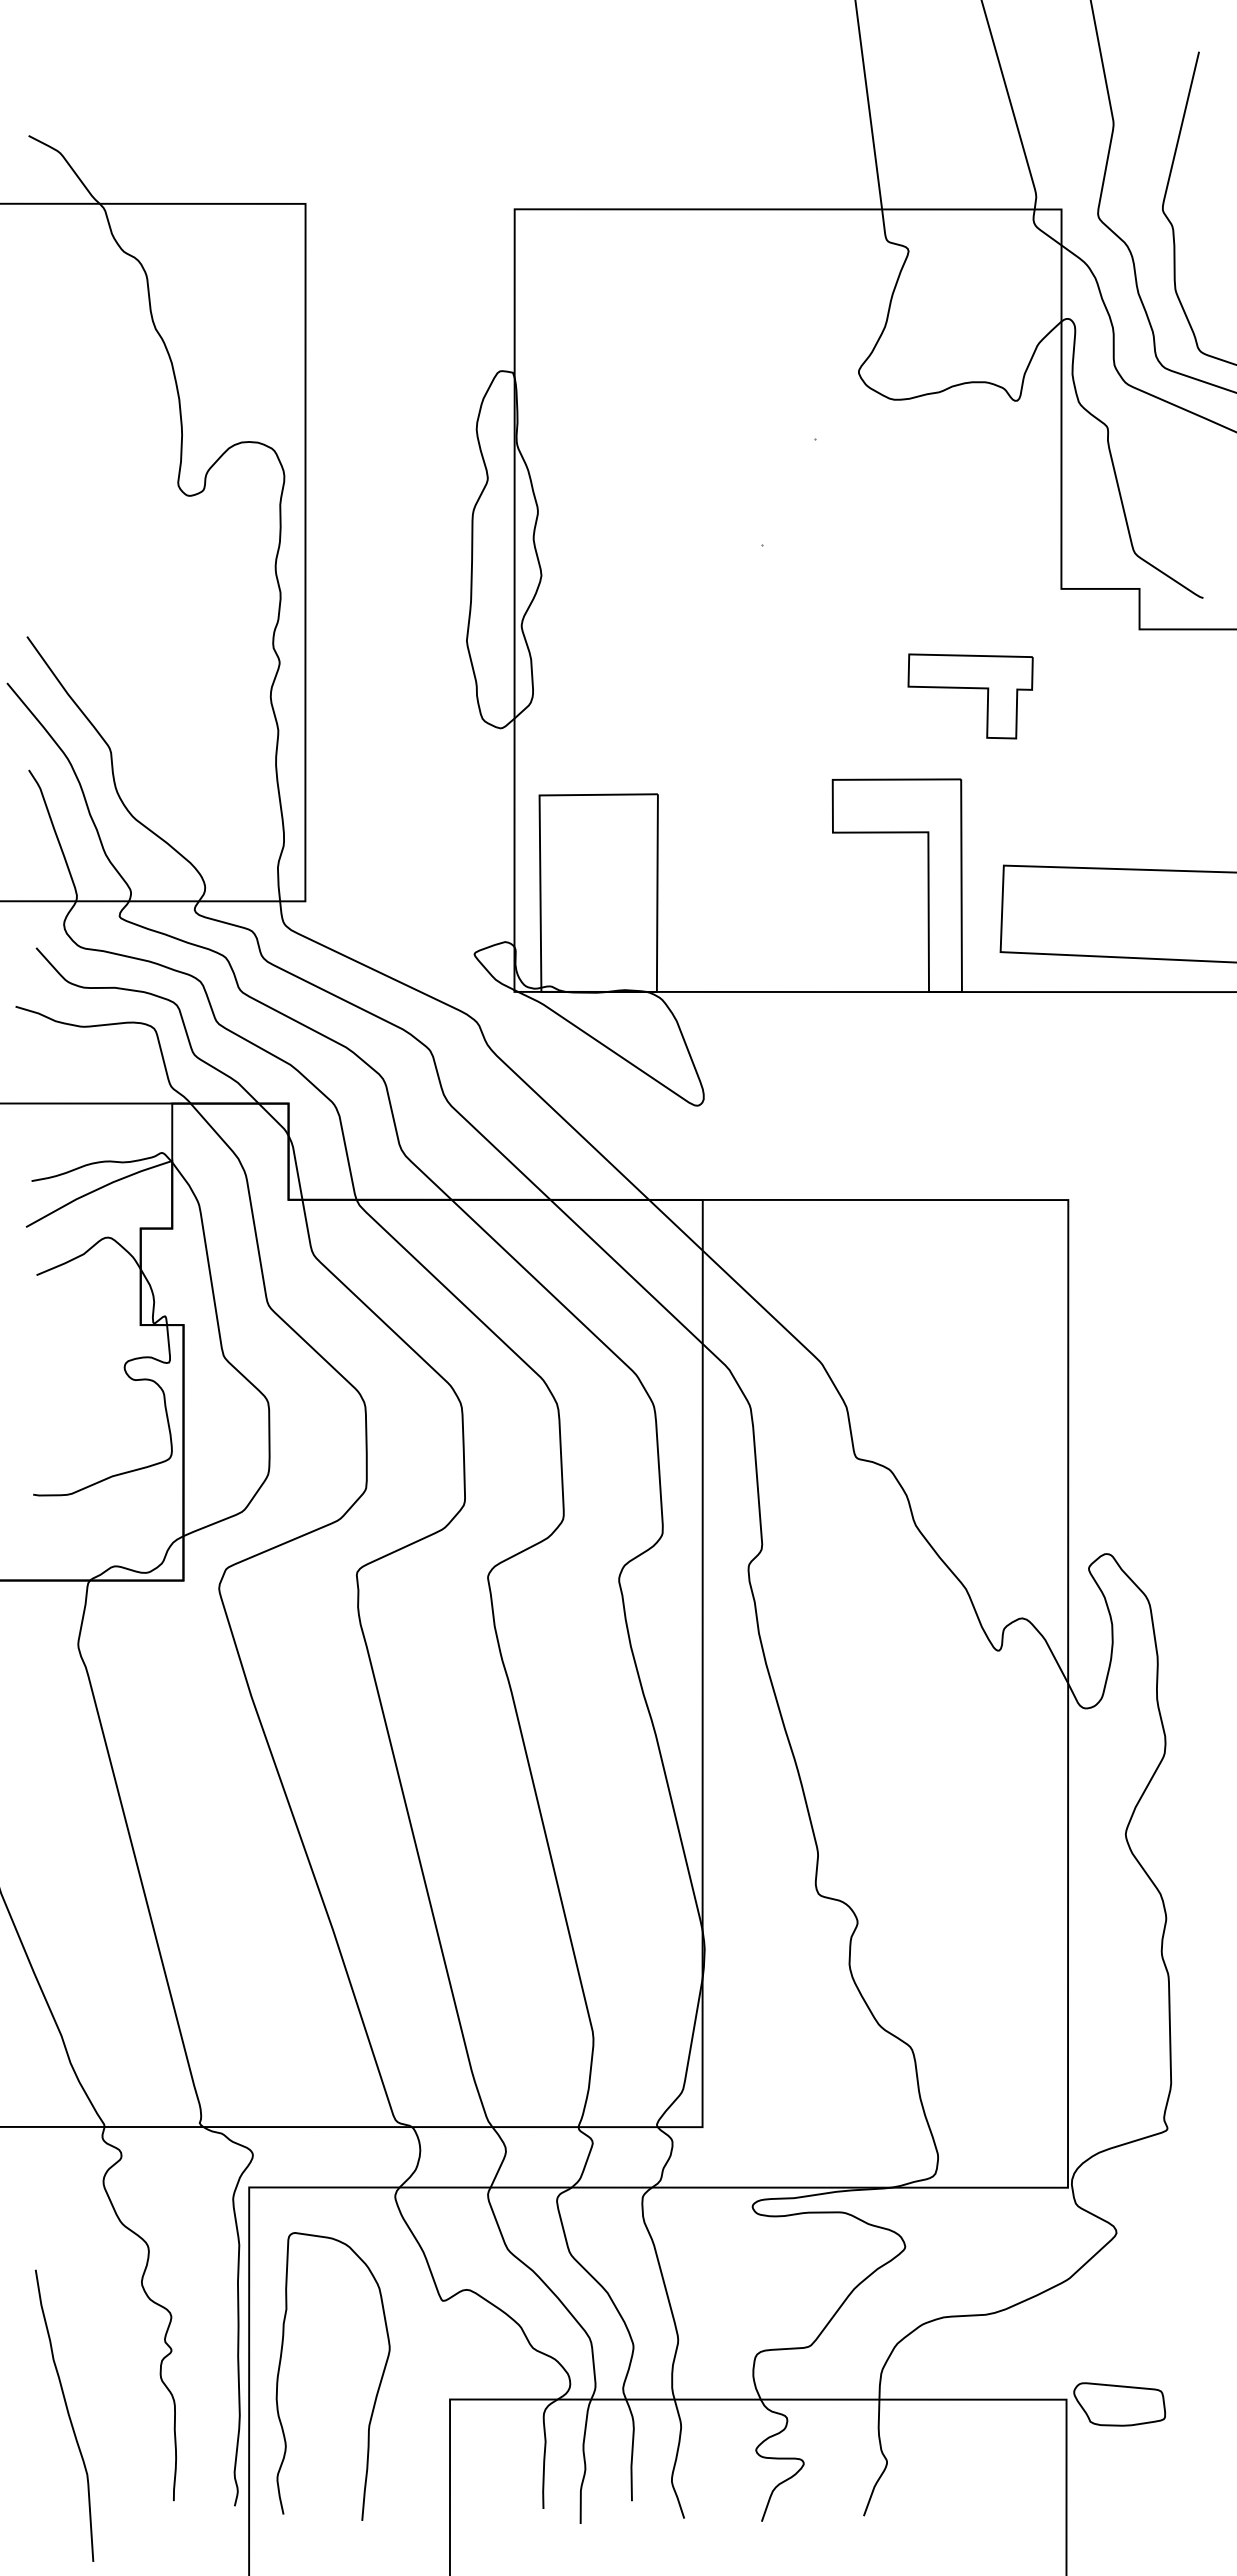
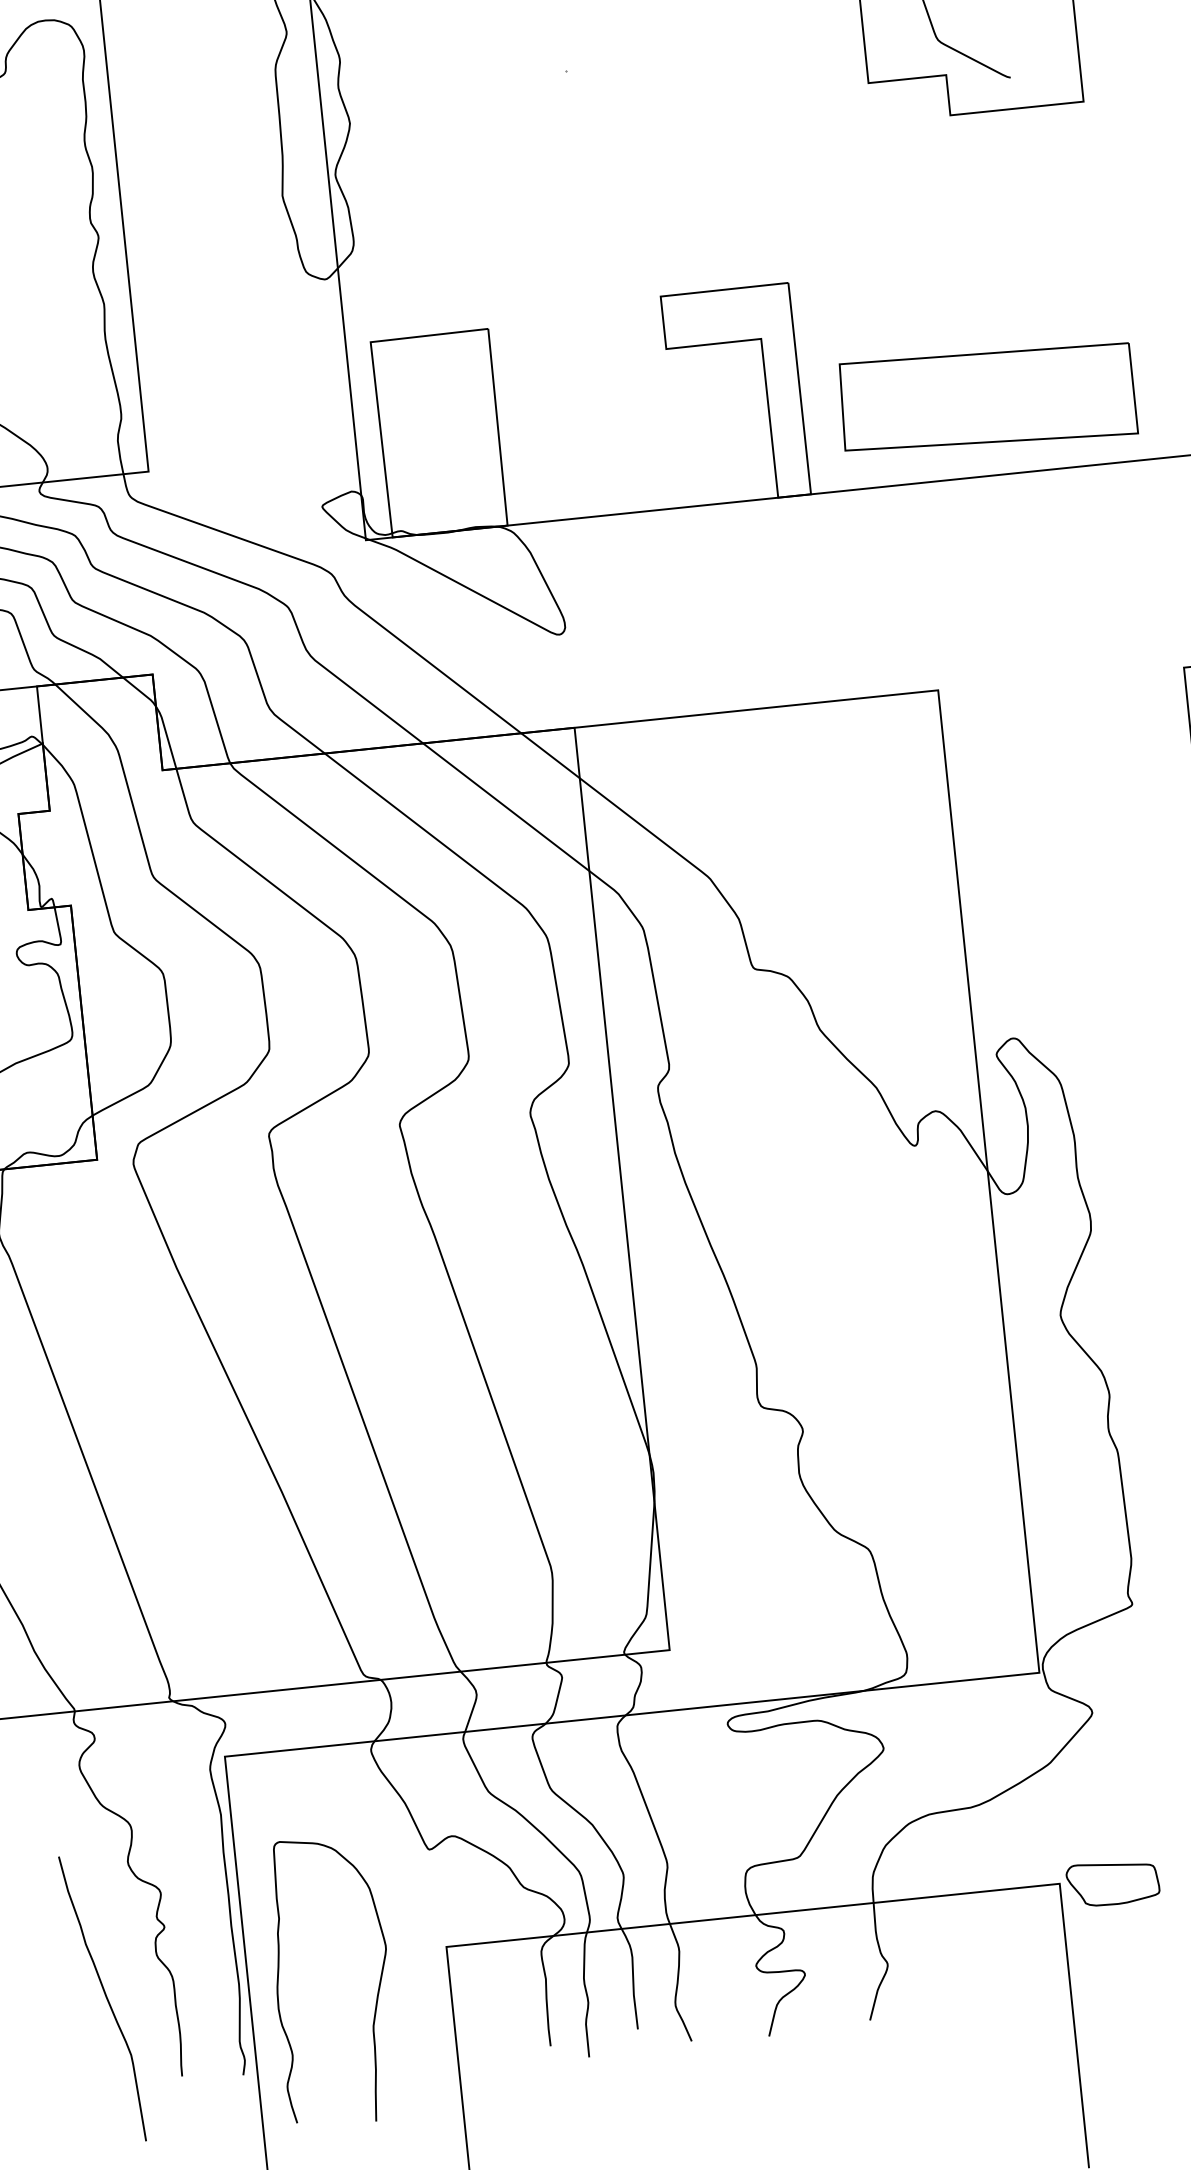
part: (970, 688) -> (788, 191), removed
curve: (376, 2392) -> (377, 1992), moved
curve: (67, 2414) -> (105, 1997), moved

